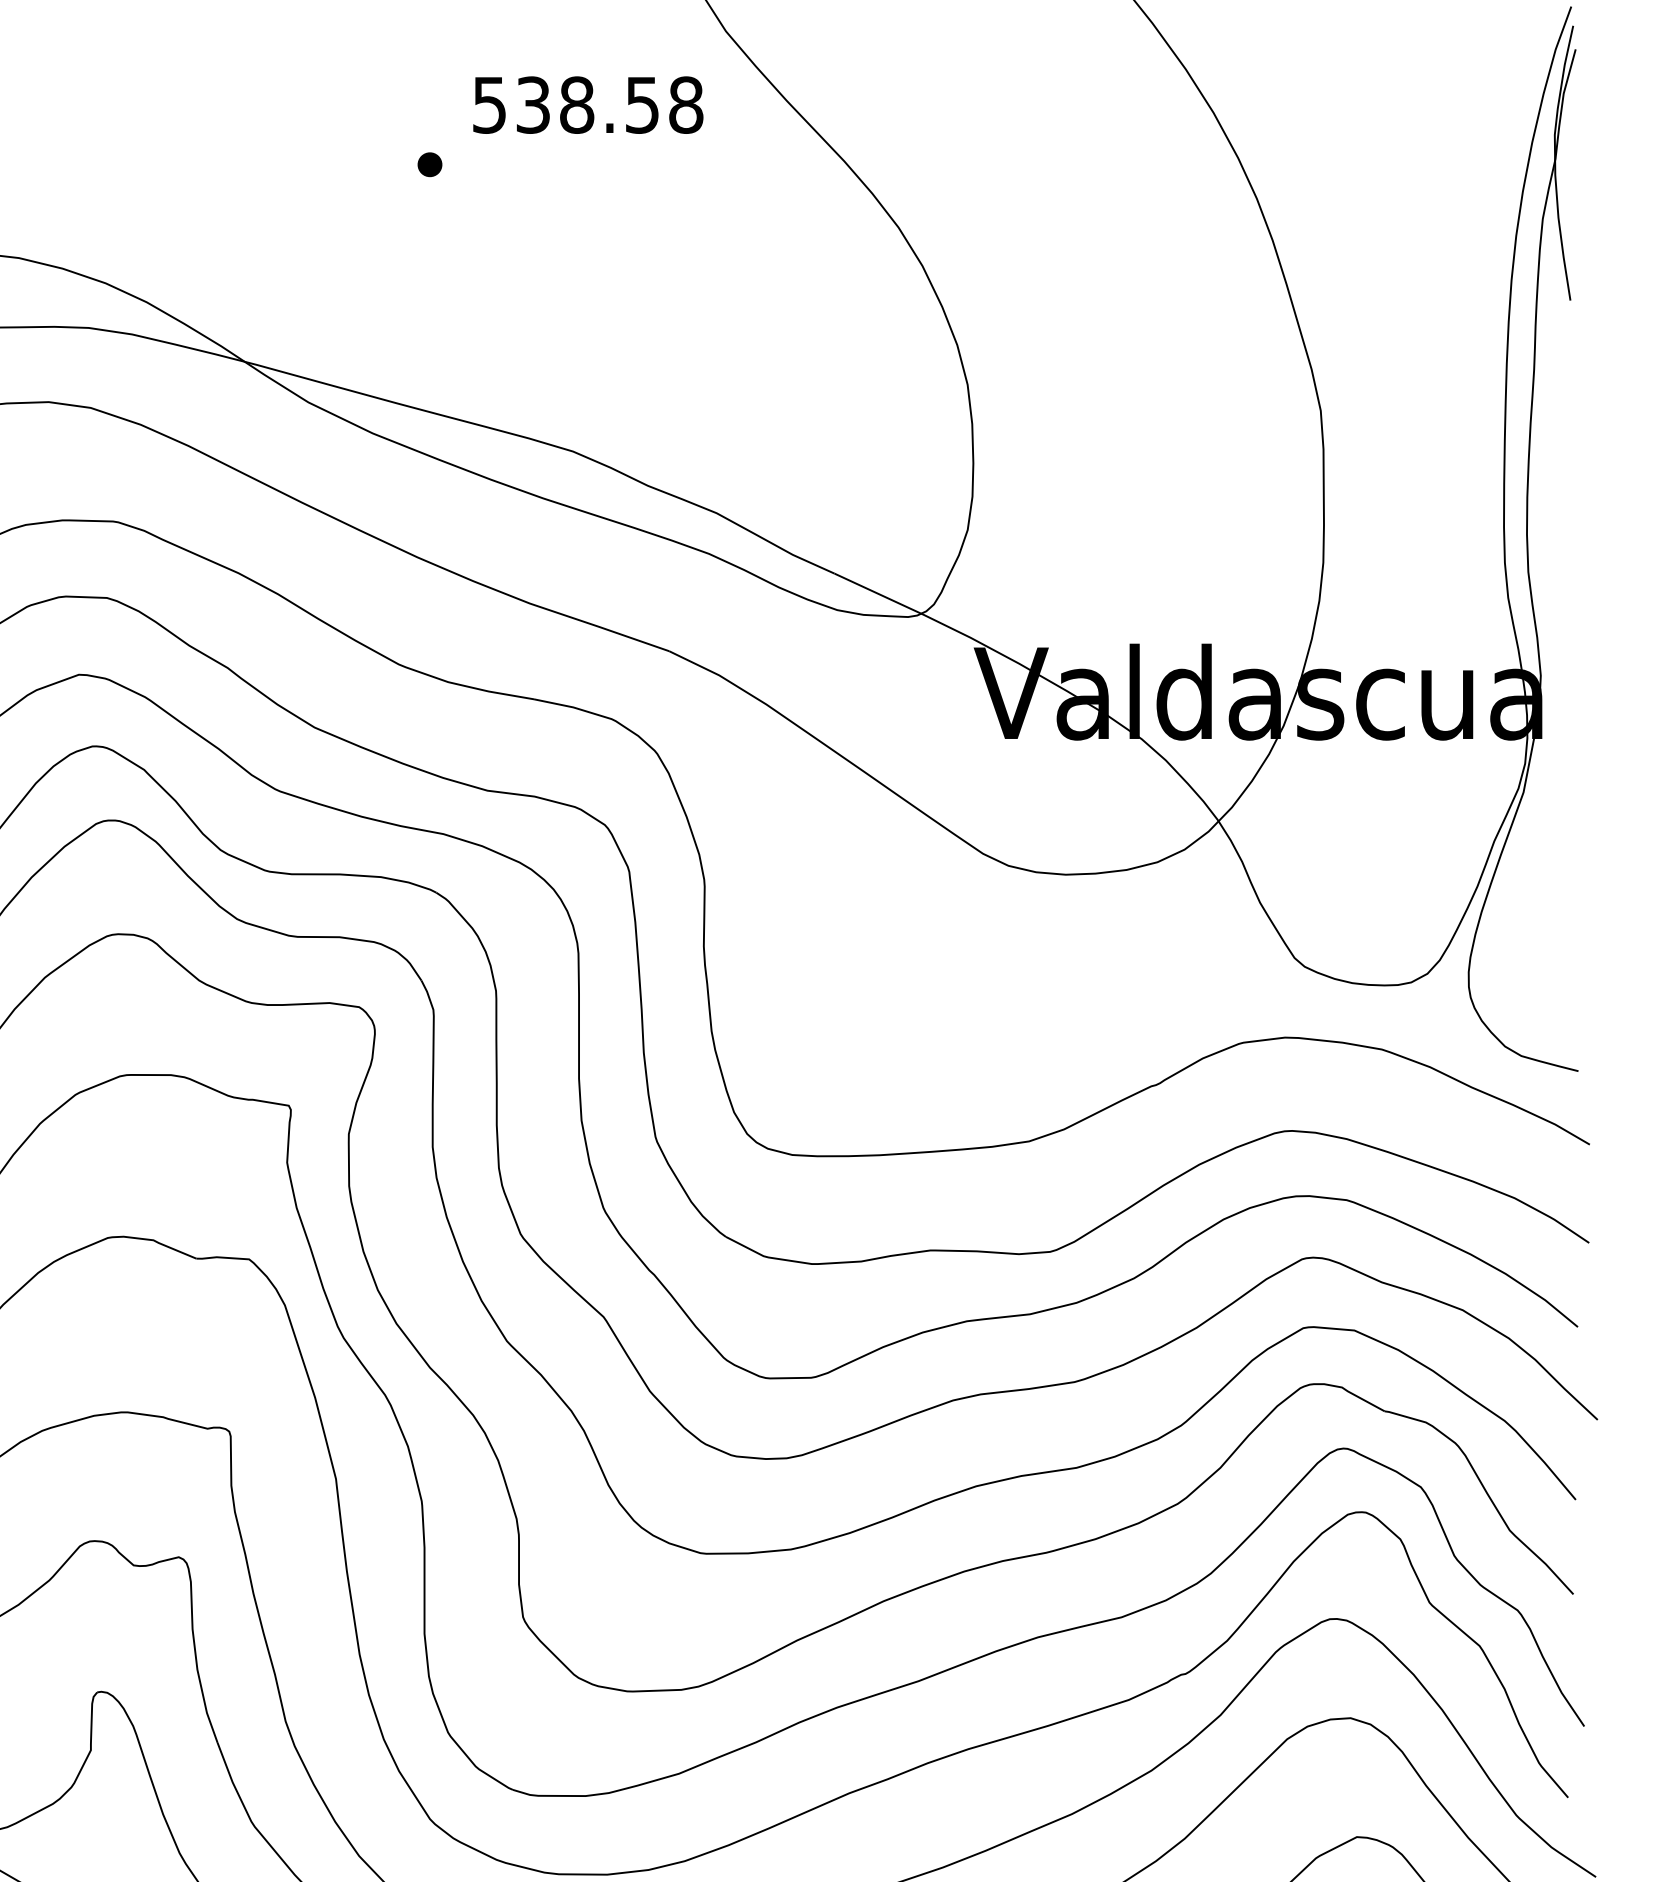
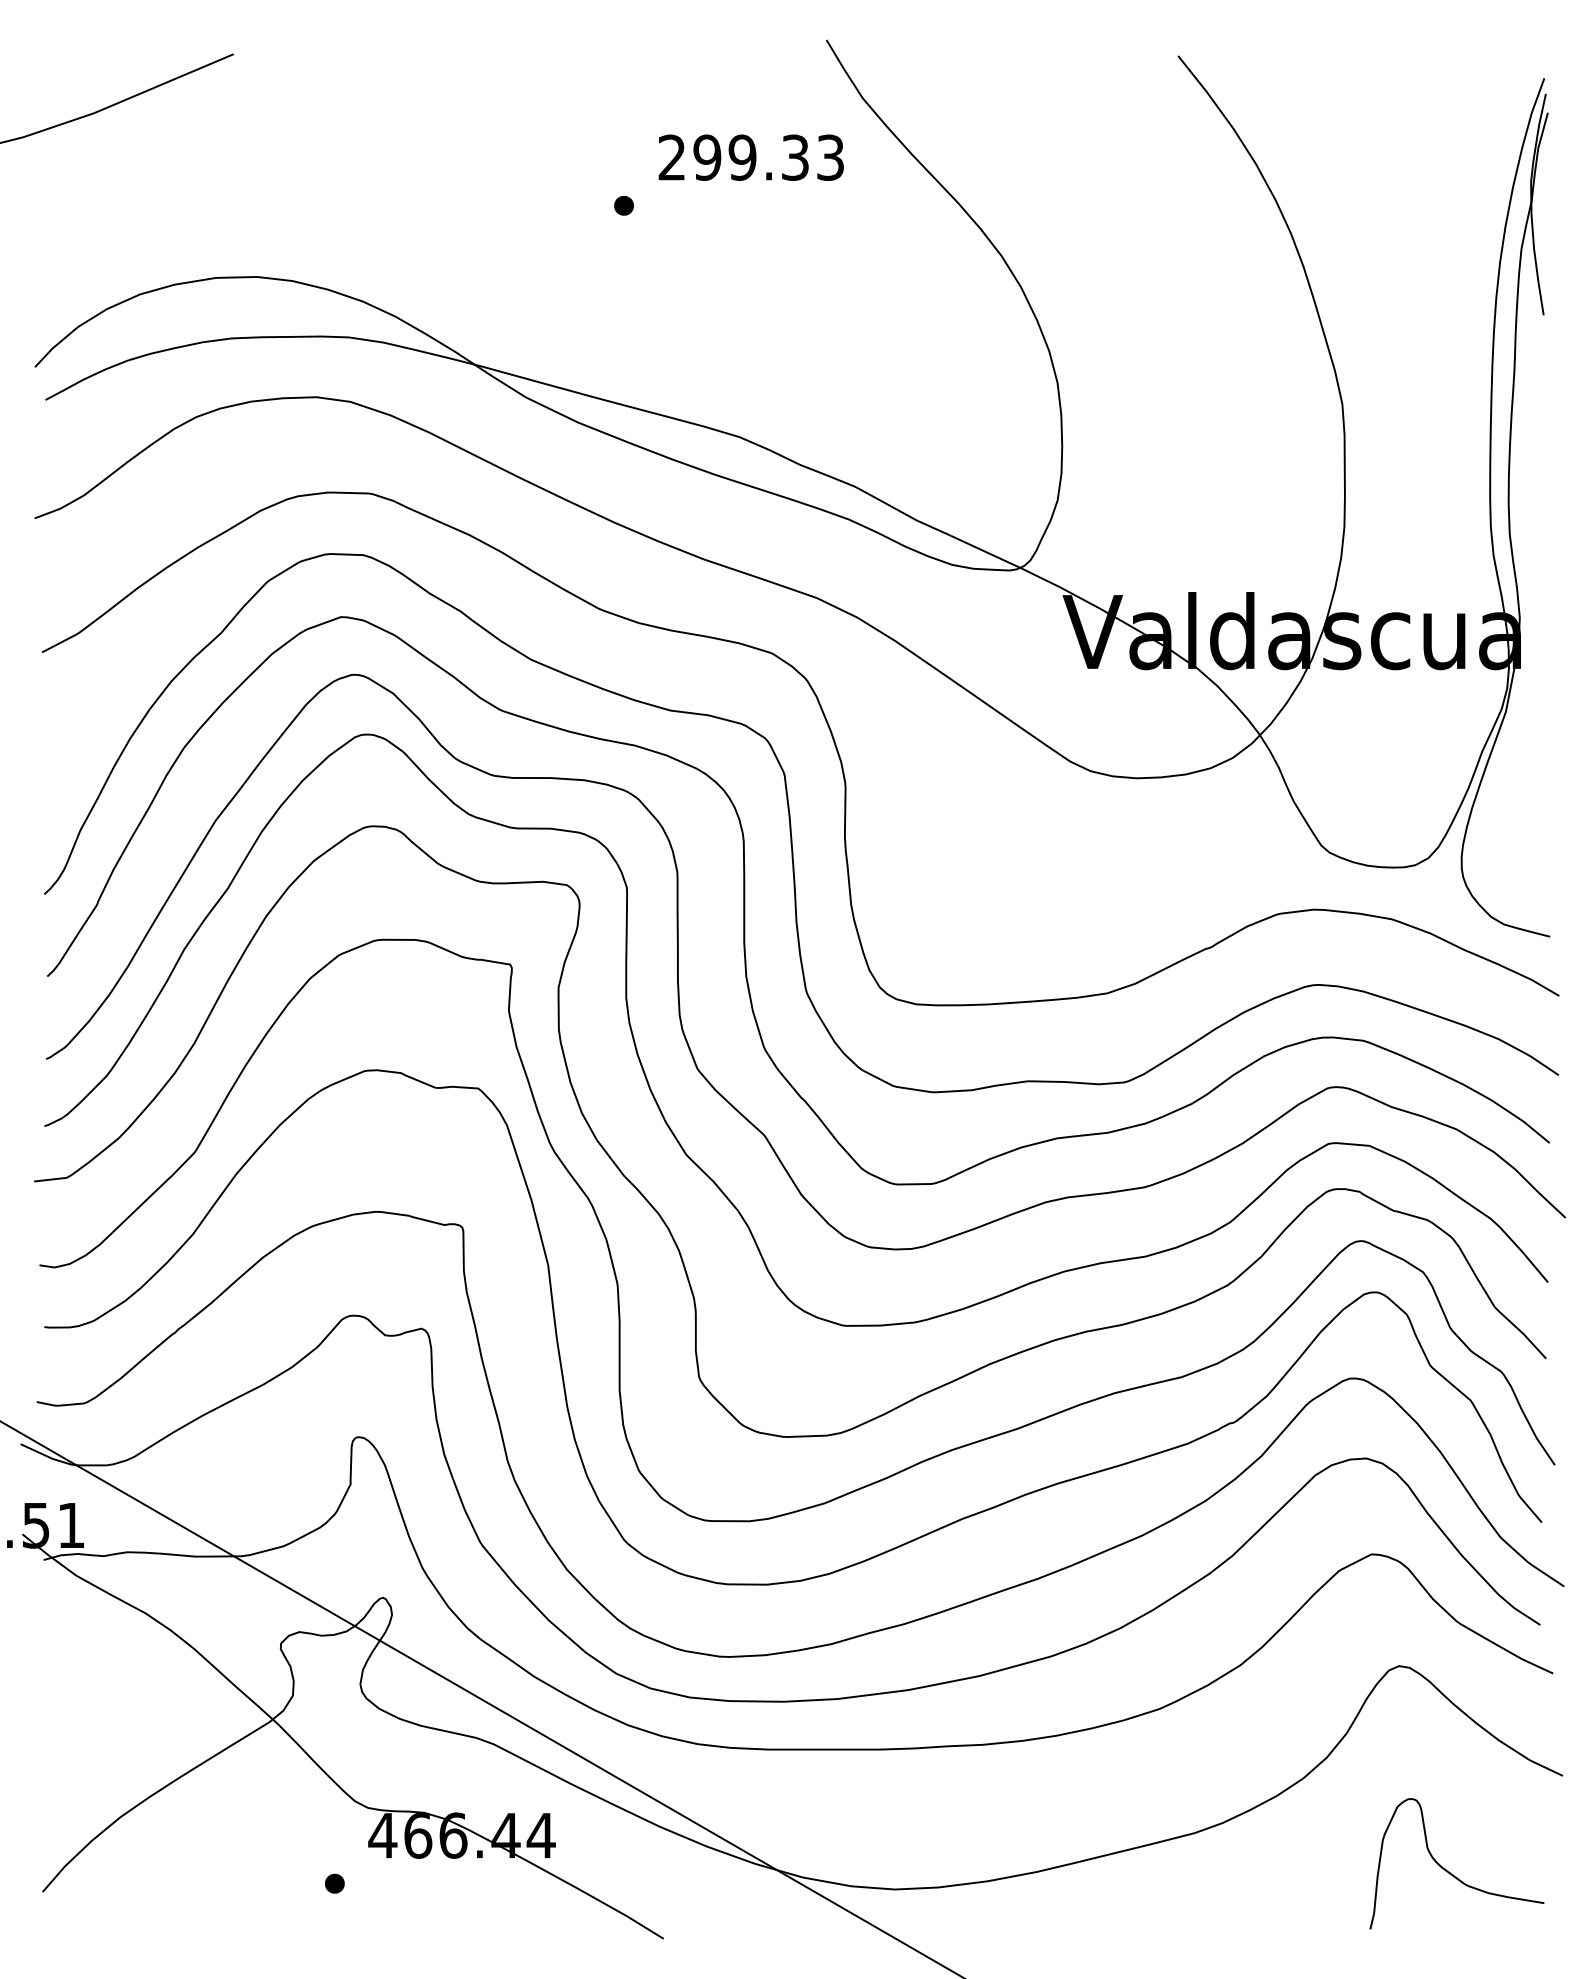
text: (588, 104) -> (751, 157), 538.58 -> 299.33

